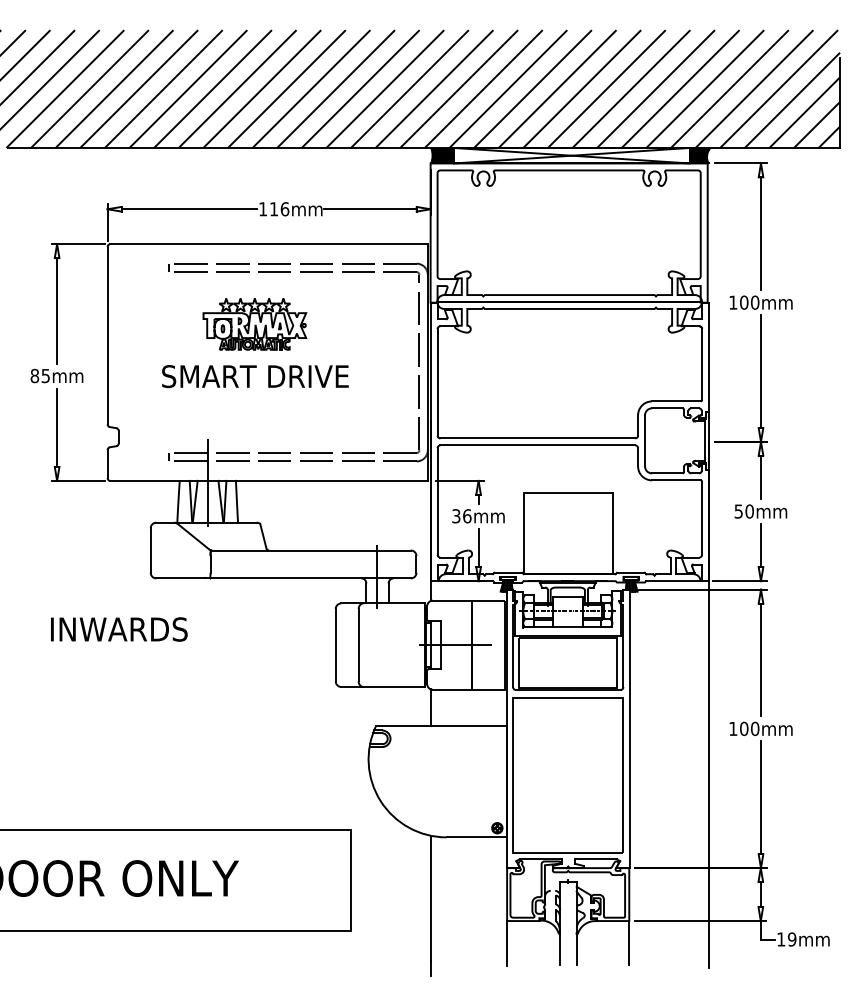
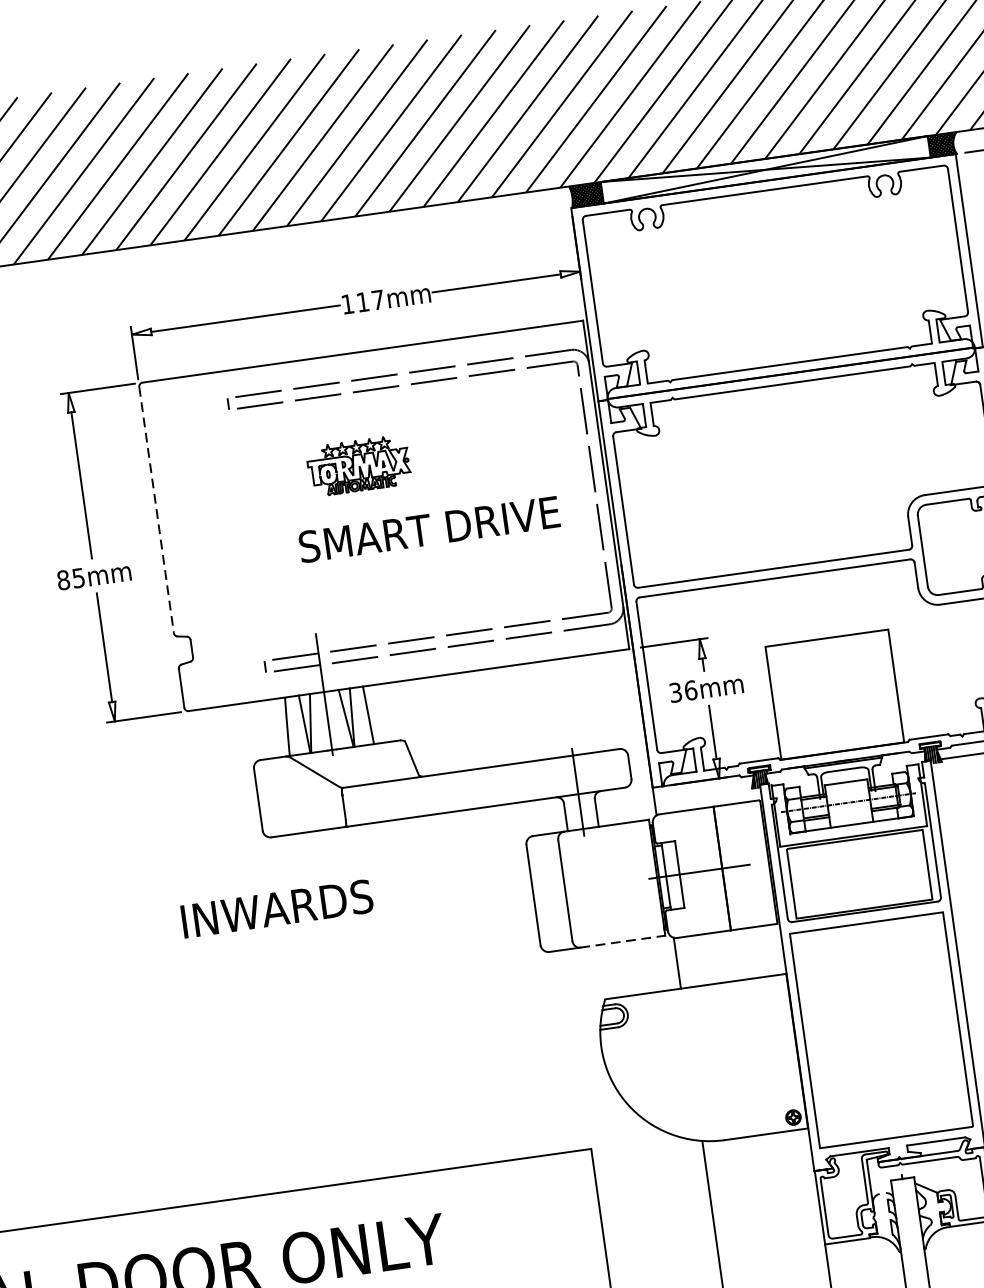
text: (284, 209) -> (377, 300), 116mm -> 117mm
part: (254, 324) -> (358, 465), size x0.7
line: (107, 335) -> (156, 509), solid -> dashed
text: (255, 376) -> (429, 529), moved
text: (119, 629) -> (277, 908), moved
line: (394, 686) -> (623, 940), solid -> dashed

